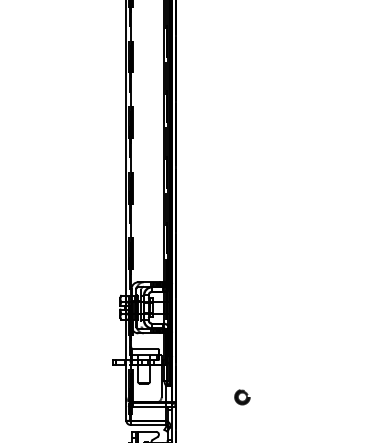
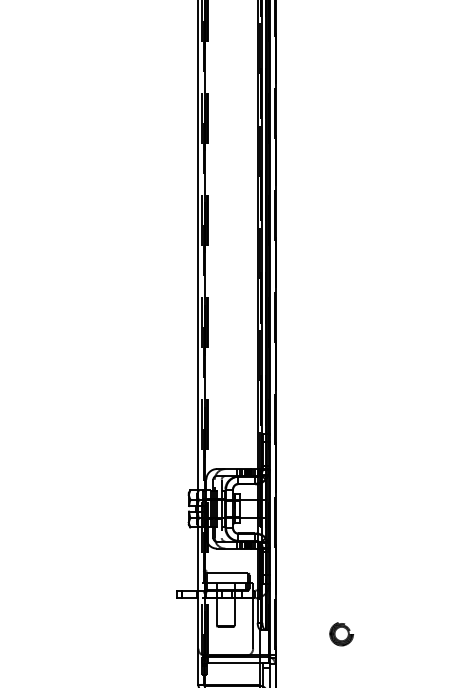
part: (242, 397) -> (341, 634), moved

